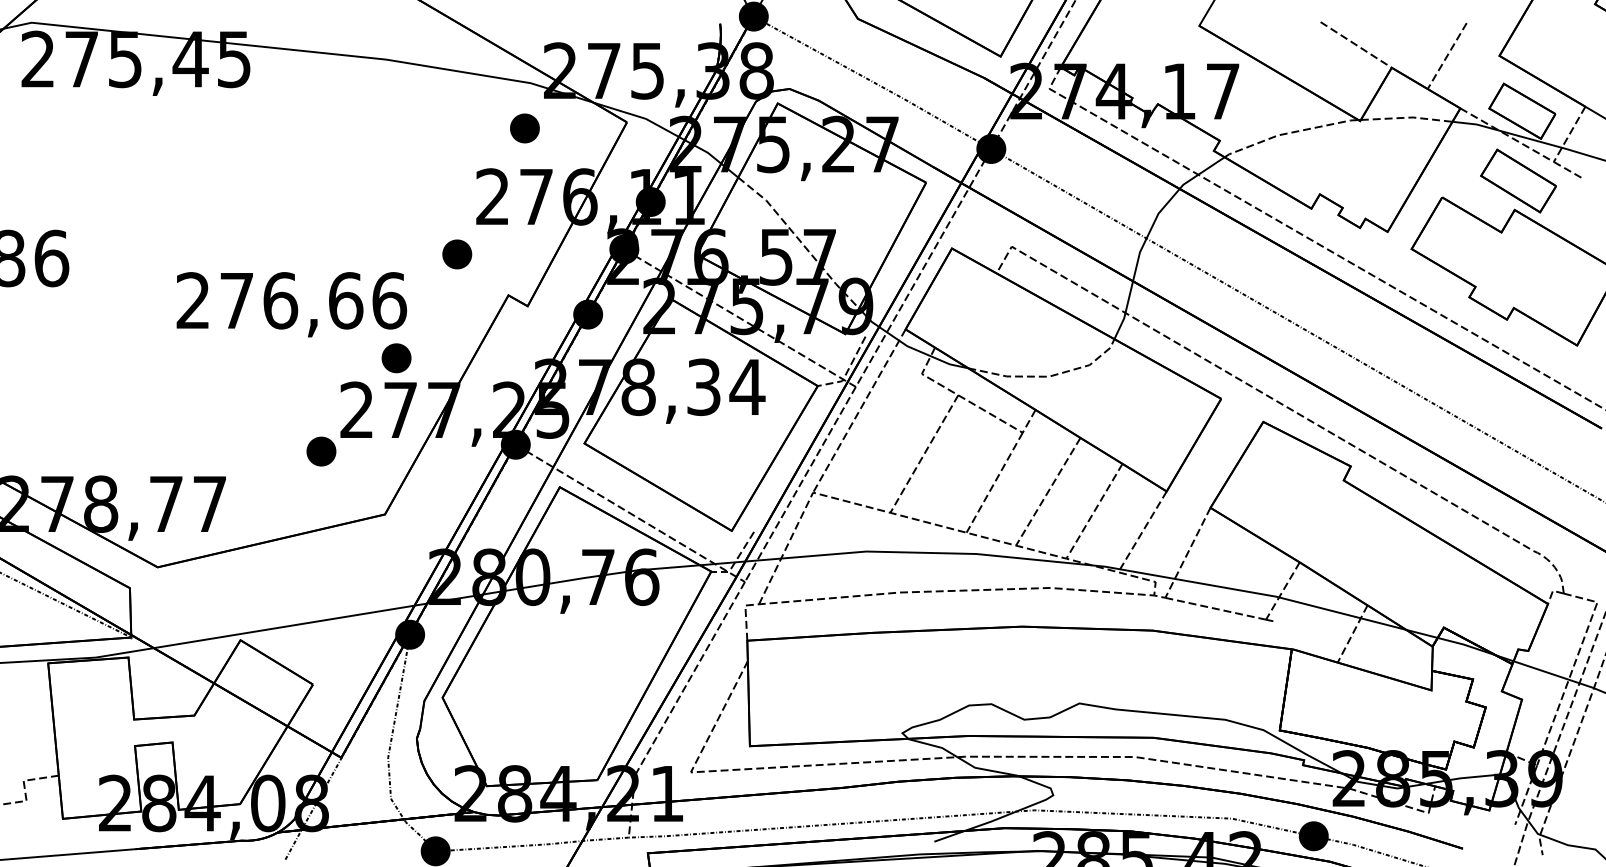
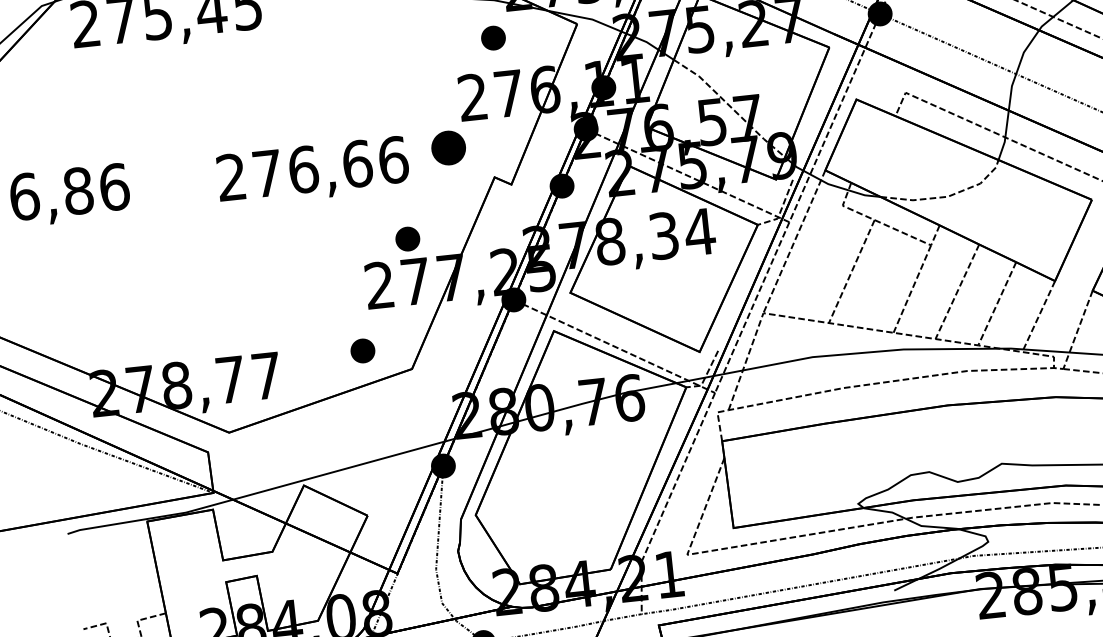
part: (457, 254) -> (448, 148), size x1.4
text: (291, 304) -> (312, 171), moved
part: (321, 451) -> (362, 350), moved

